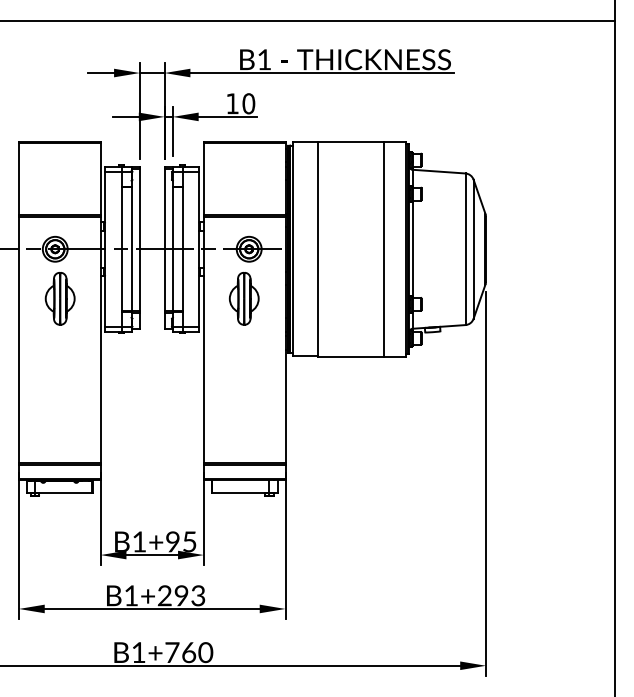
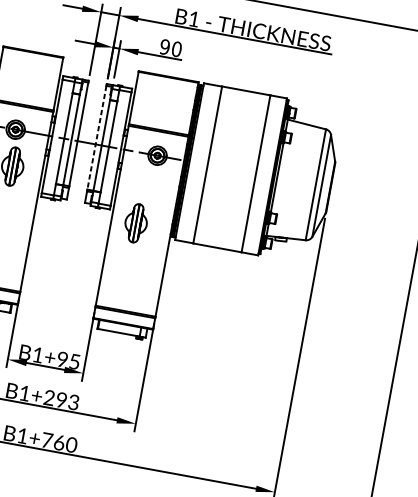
text: (232, 103) -> (164, 46), 10 -> 90
line: (164, 240) -> (96, 137), solid -> dashed
part: (243, 298) -> (135, 222), moved

